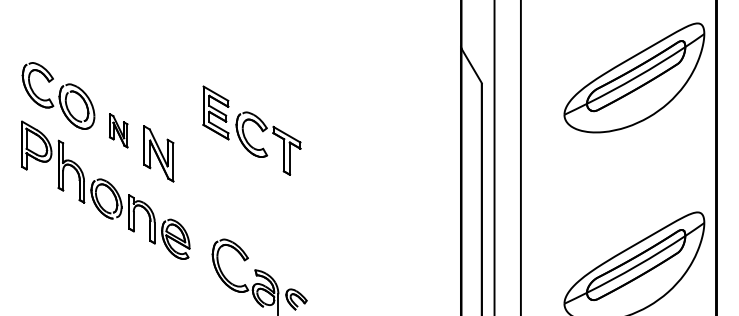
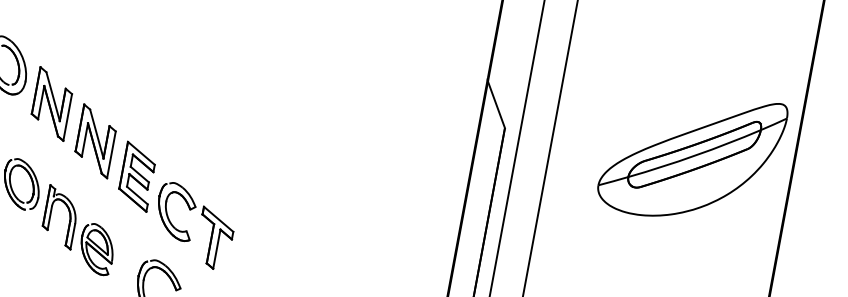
part: (118, 130) -> (51, 103), size x1.67
part: (244, 132) -> (167, 207), moved

